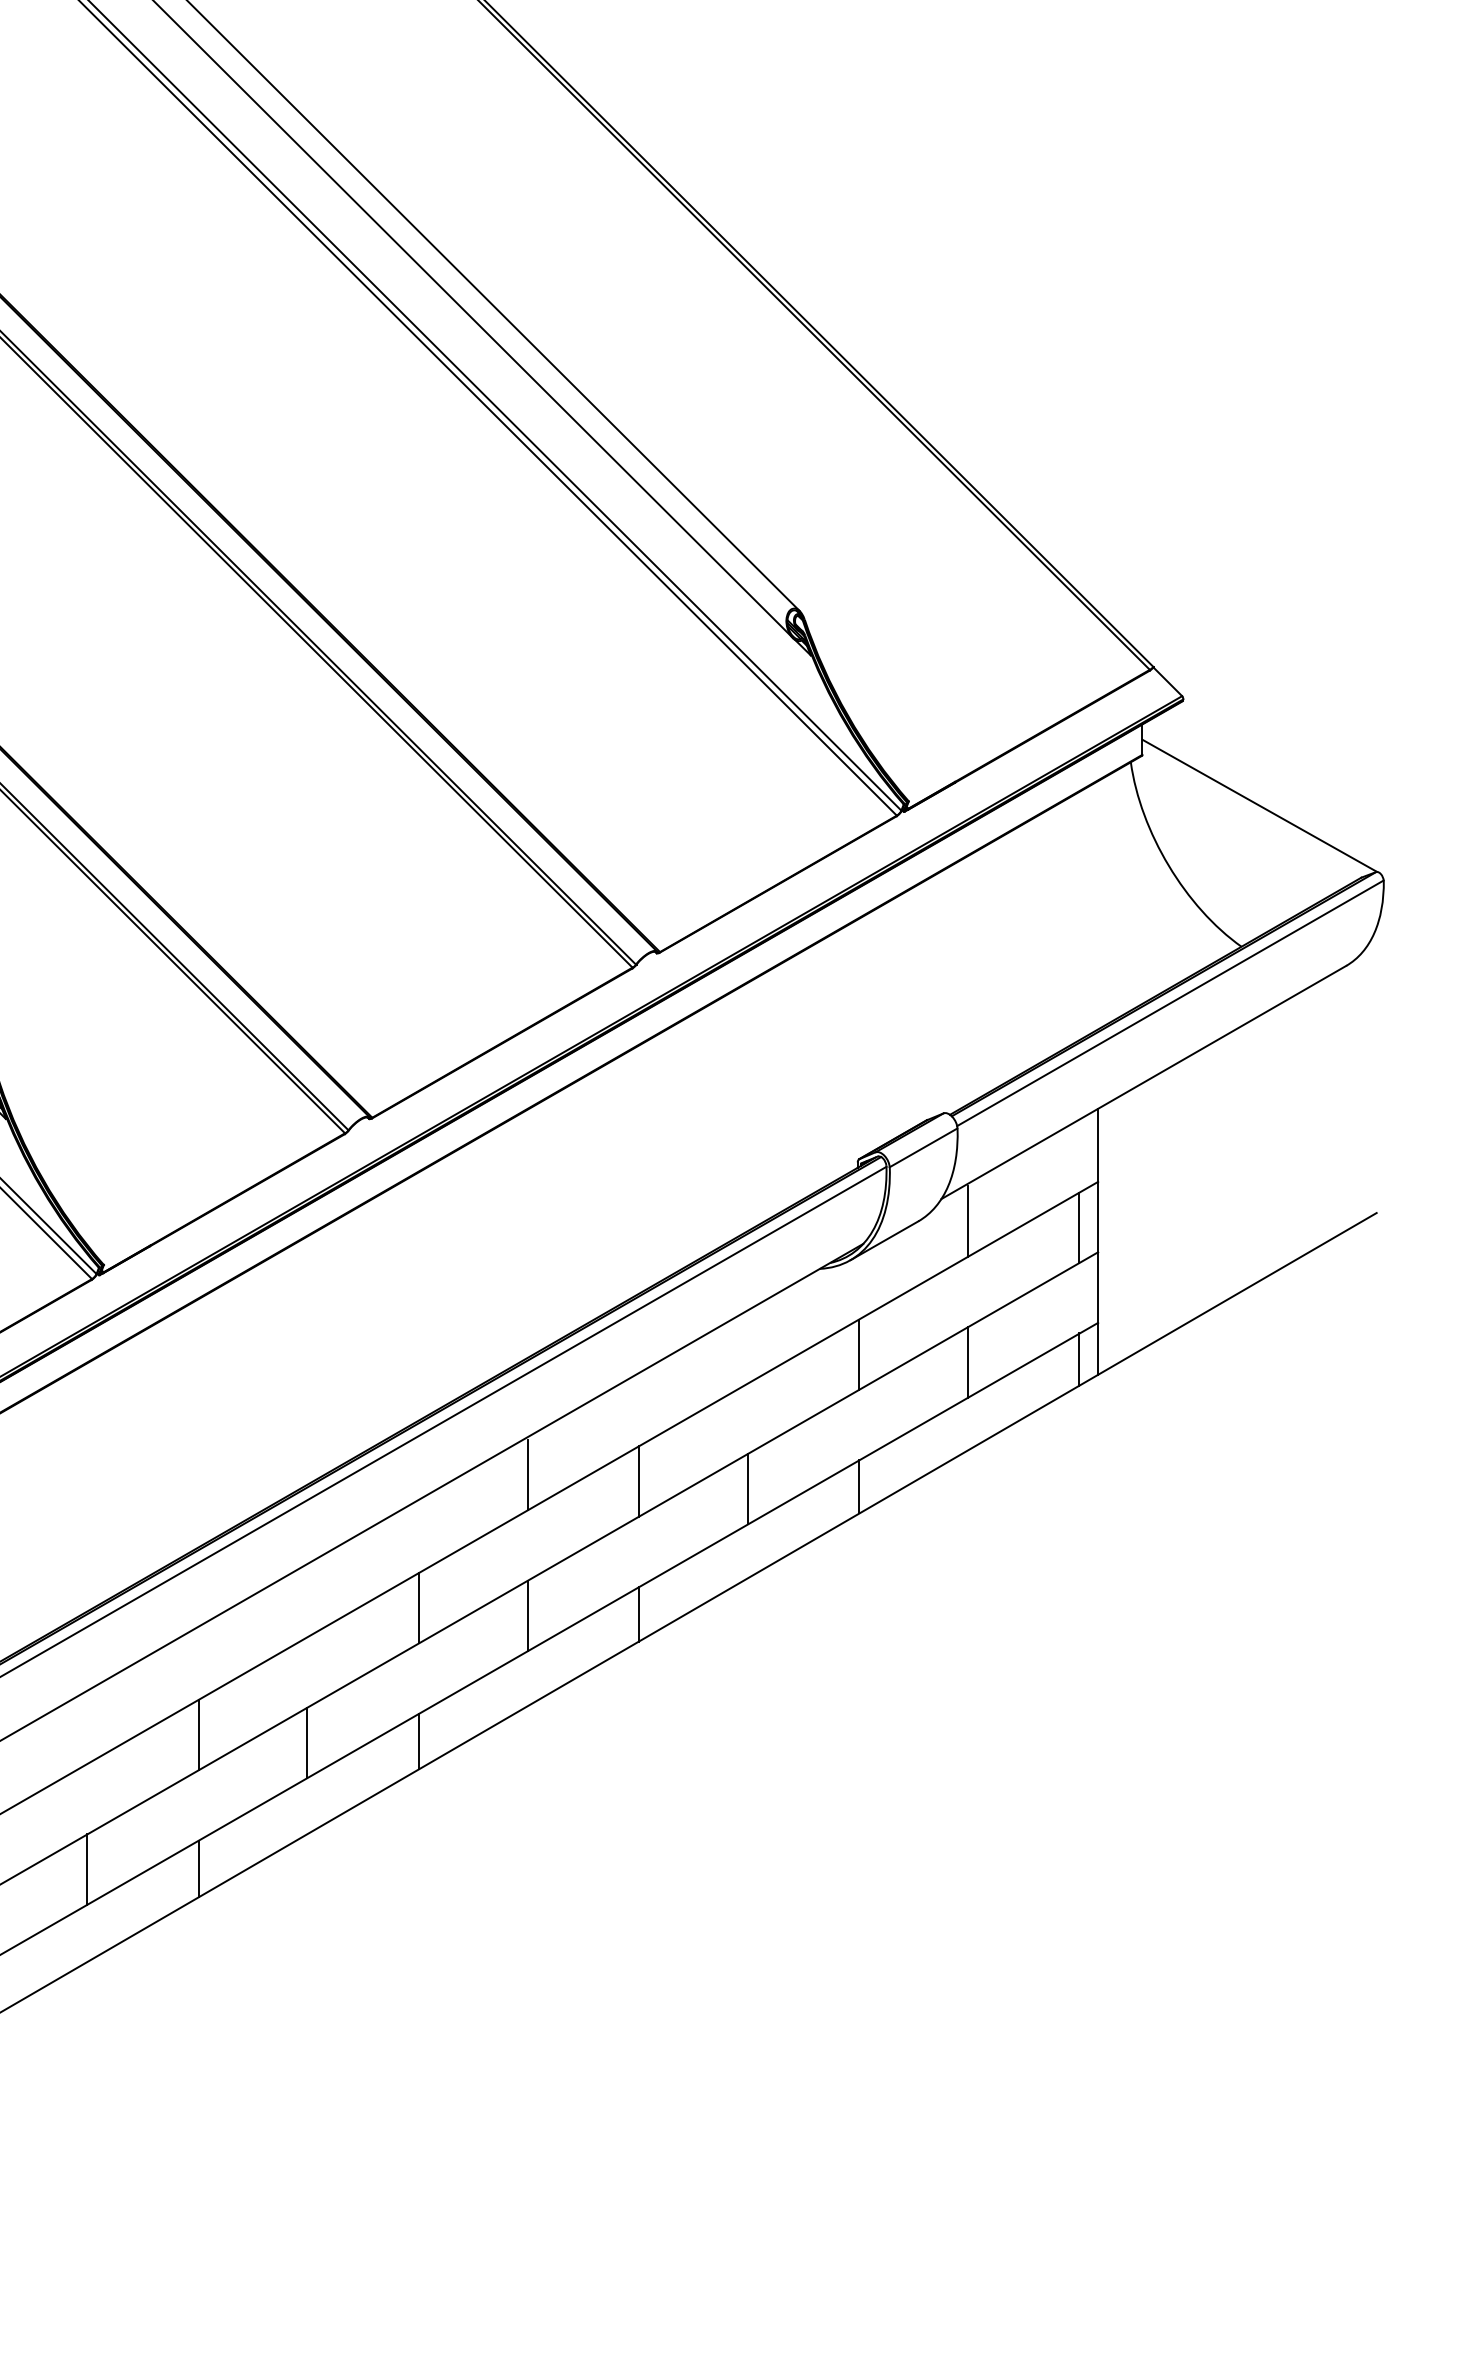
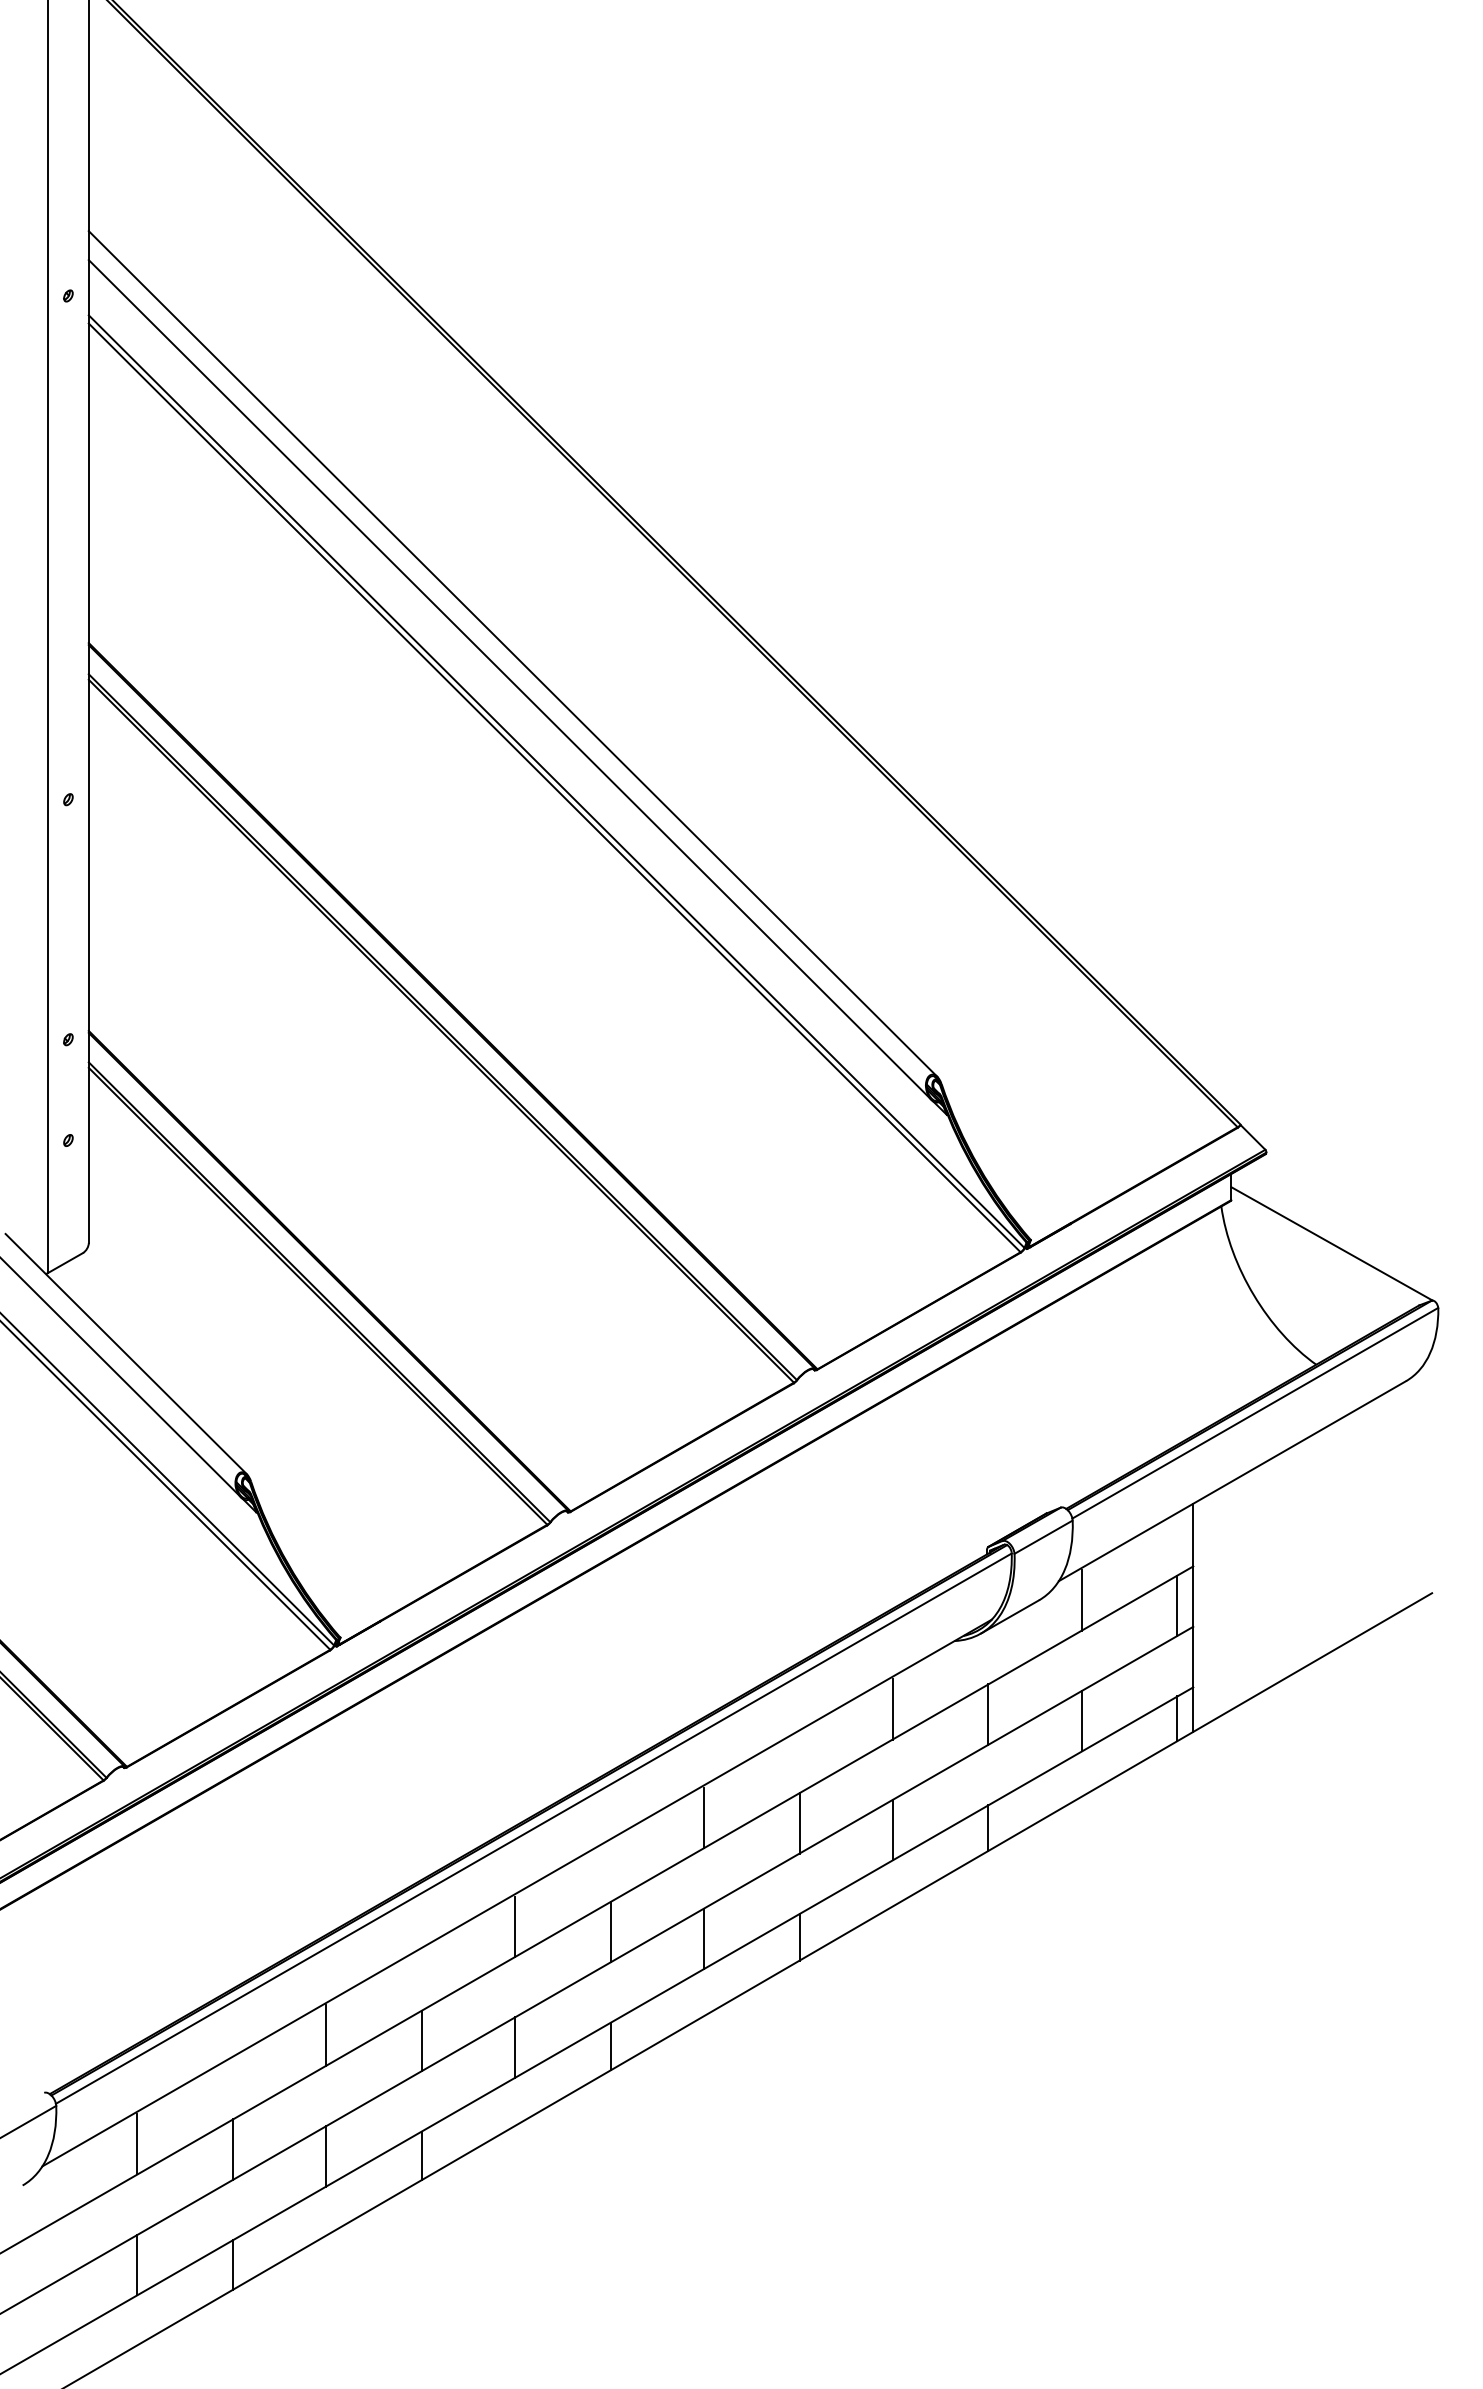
line: (747, 1347) -> (892, 1708), added
line: (307, 1601) -> (515, 1926), added
line: (87, 1728) -> (326, 2035), added

